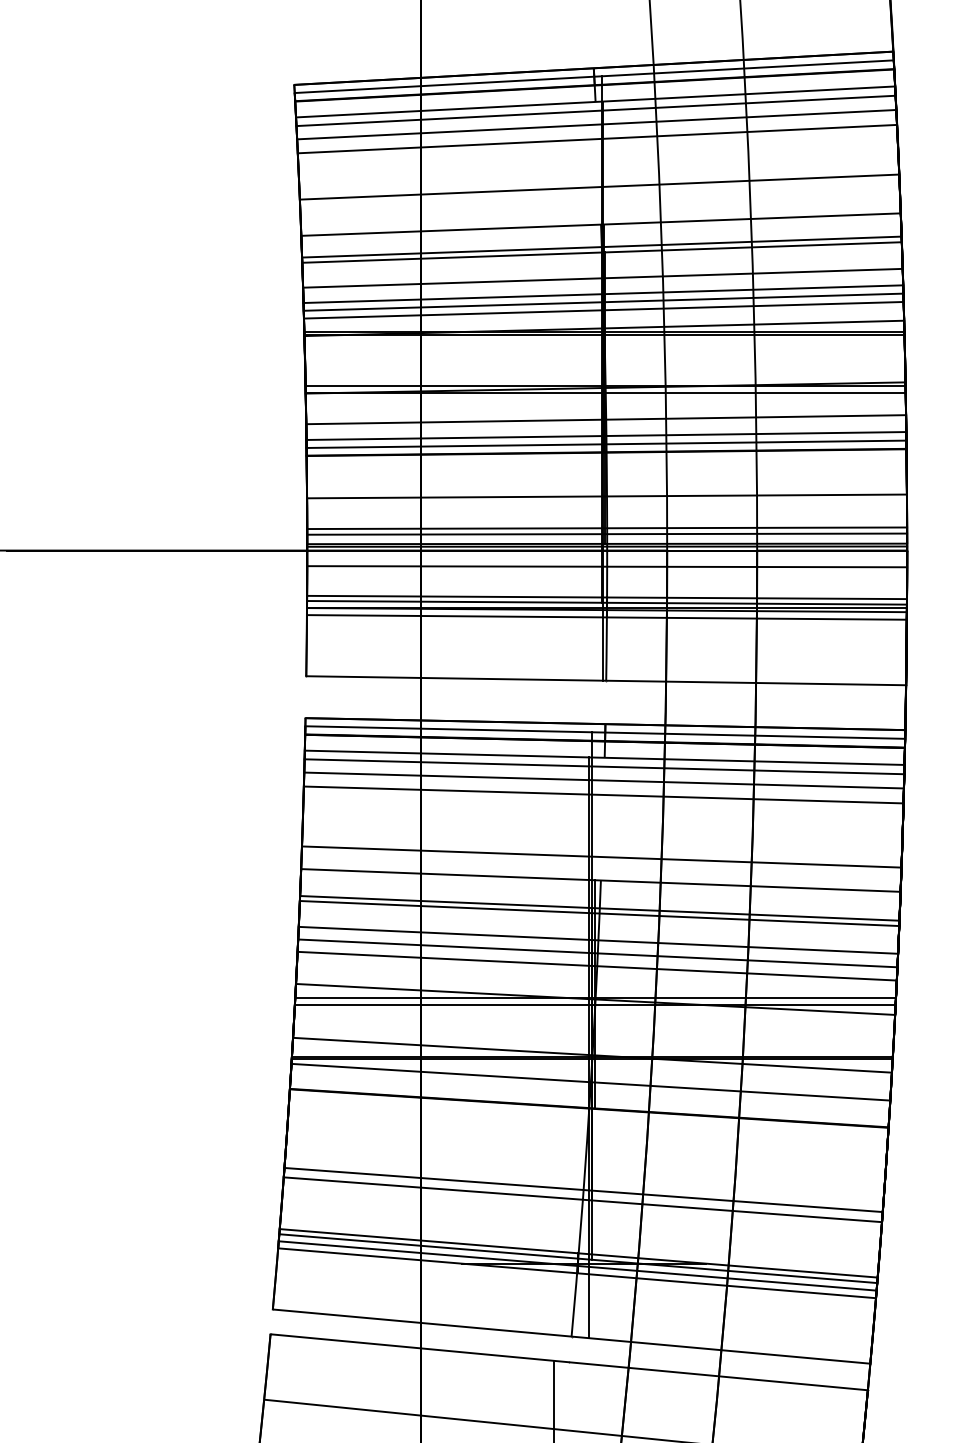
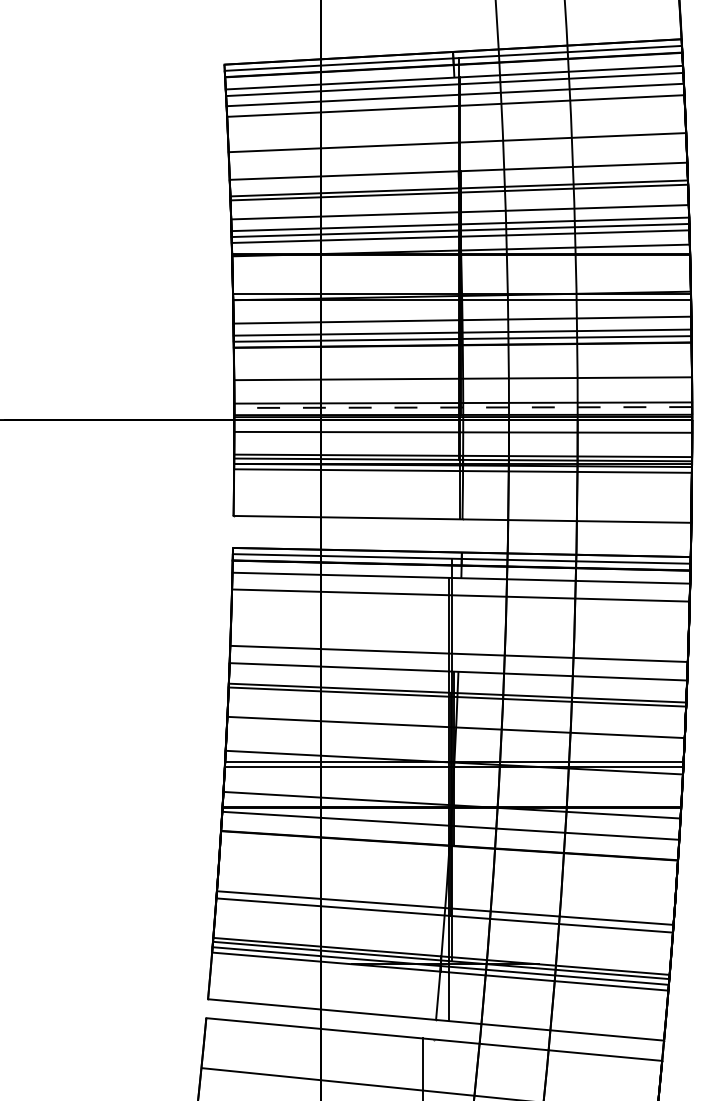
line: (607, 534) -> (463, 407), solid -> dashed
line: (604, 766) -> (461, 584), removed
line: (603, 794) -> (460, 606), removed
line: (598, 939) -> (456, 716), removed
line: (596, 965) -> (455, 736), removed

